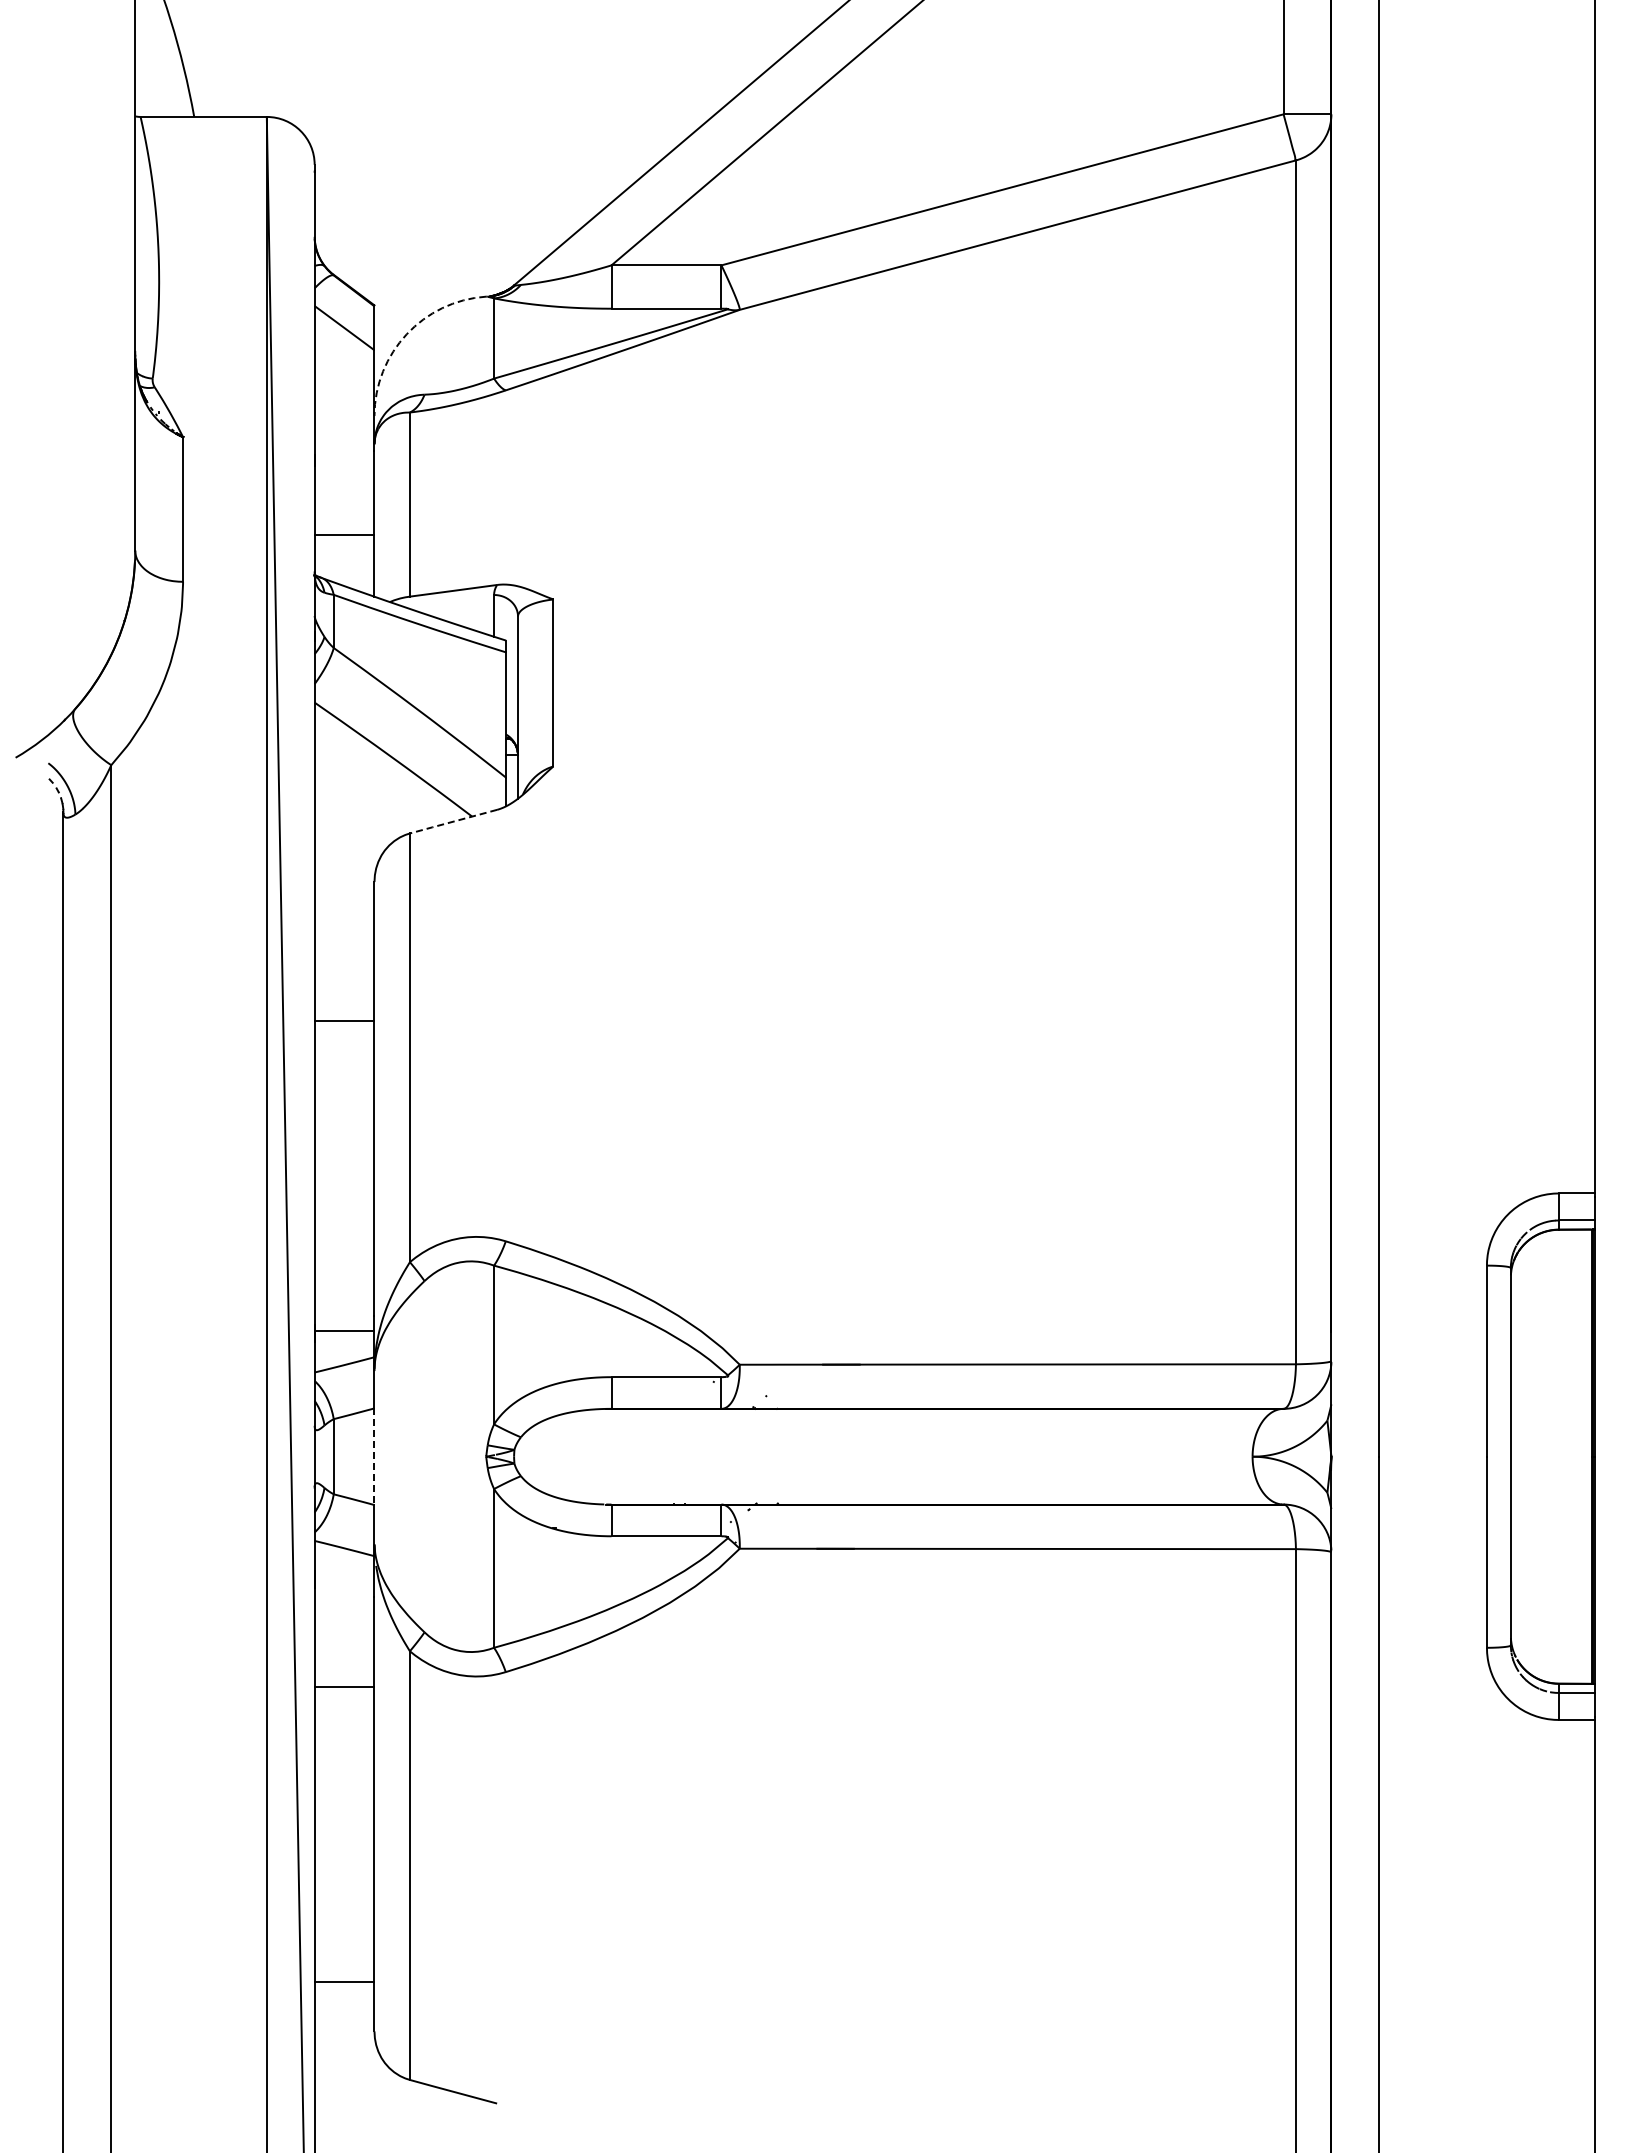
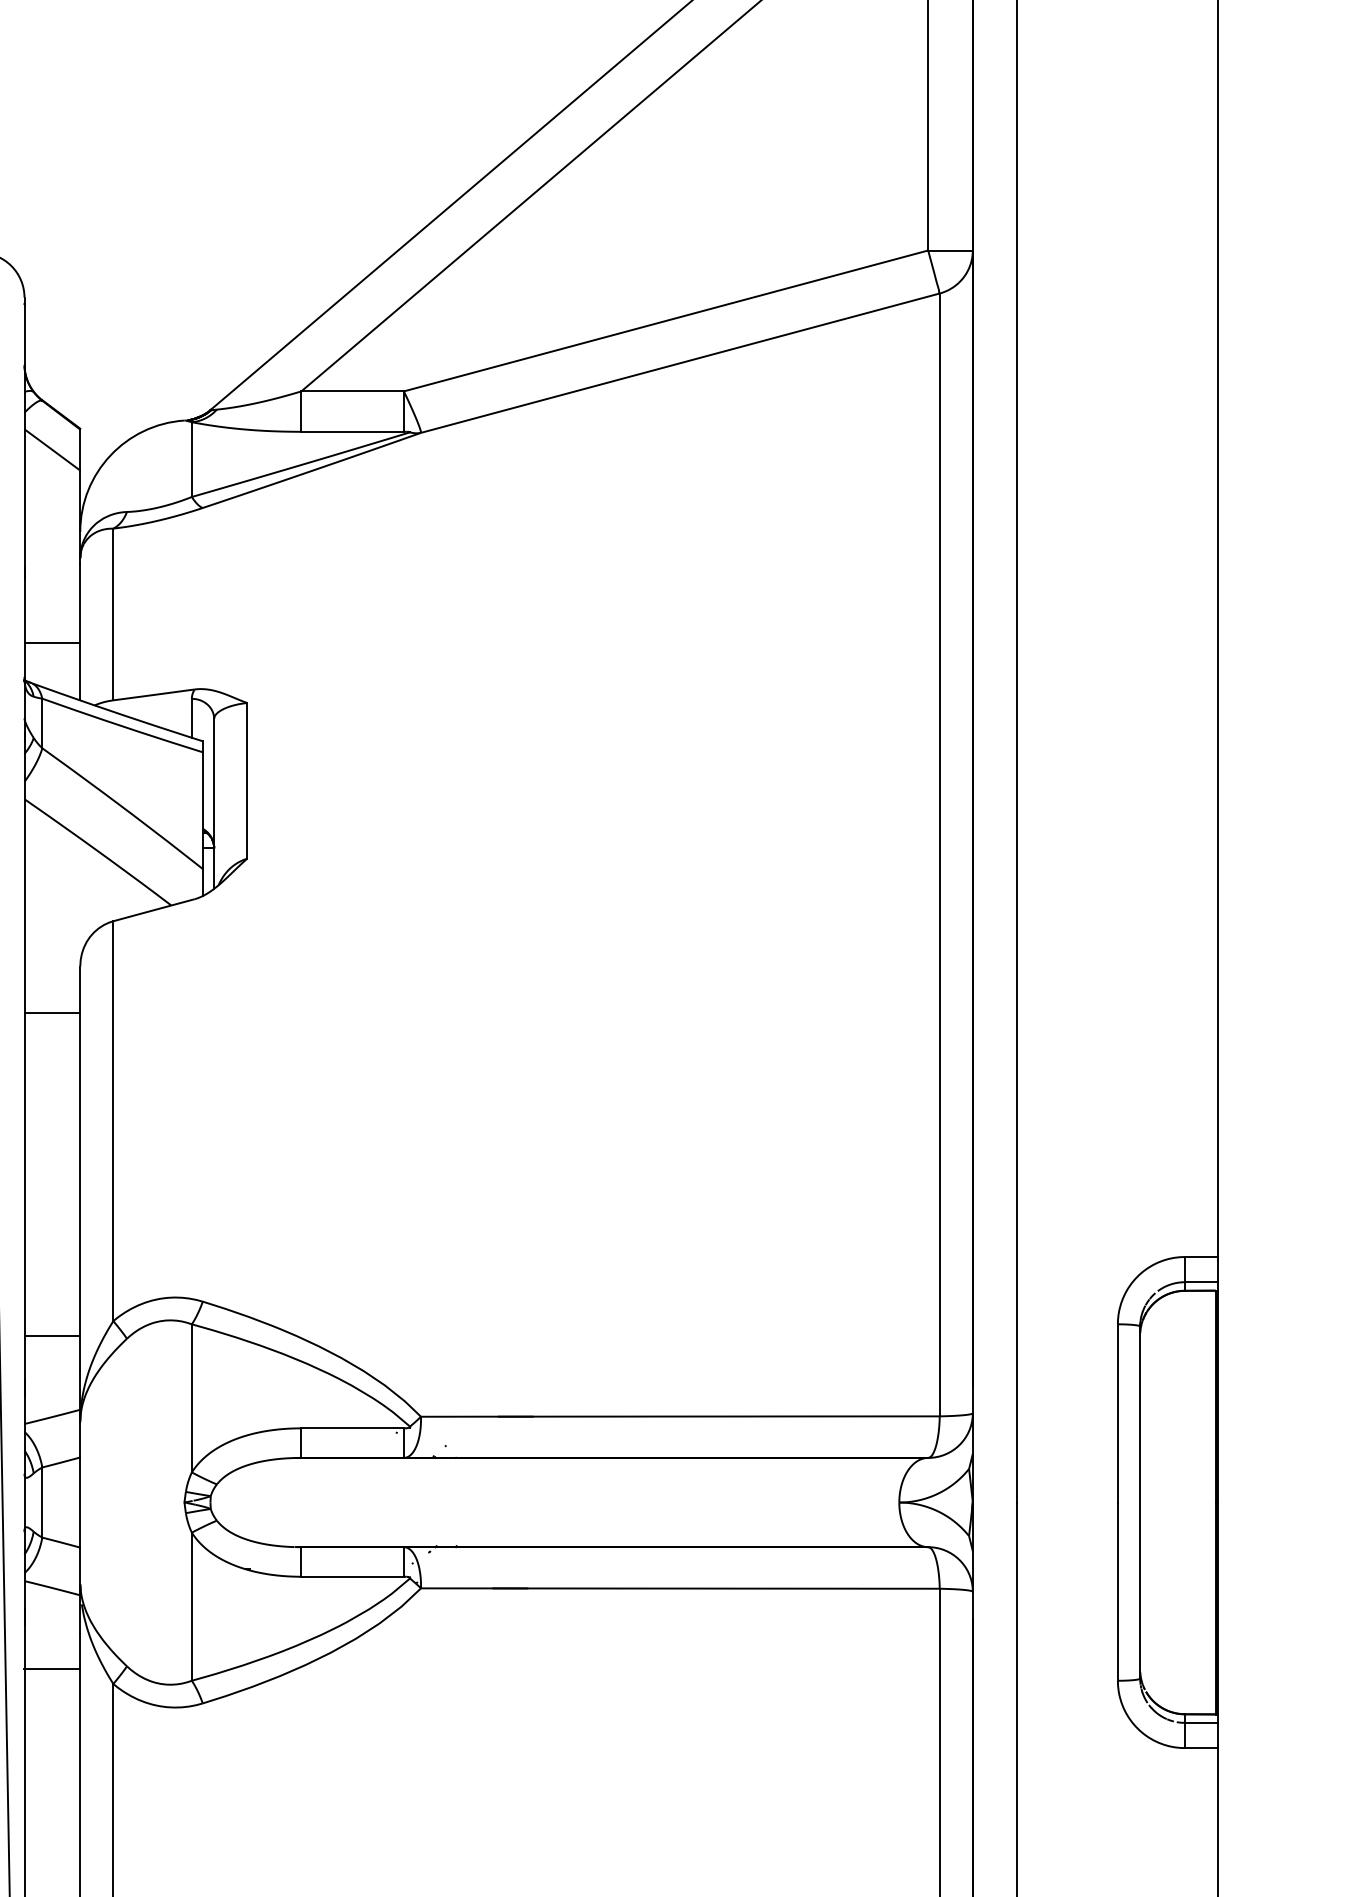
arc: (406, 334) -> (110, 455), dashed -> solid
line: (452, 821) -> (153, 910), dashed -> solid
line: (344, 1021) -> (52, 1012), moved
line: (344, 1330) -> (52, 1335), moved
line: (374, 1457) -> (80, 1503), dashed -> solid
line: (344, 1686) -> (52, 1669), moved

